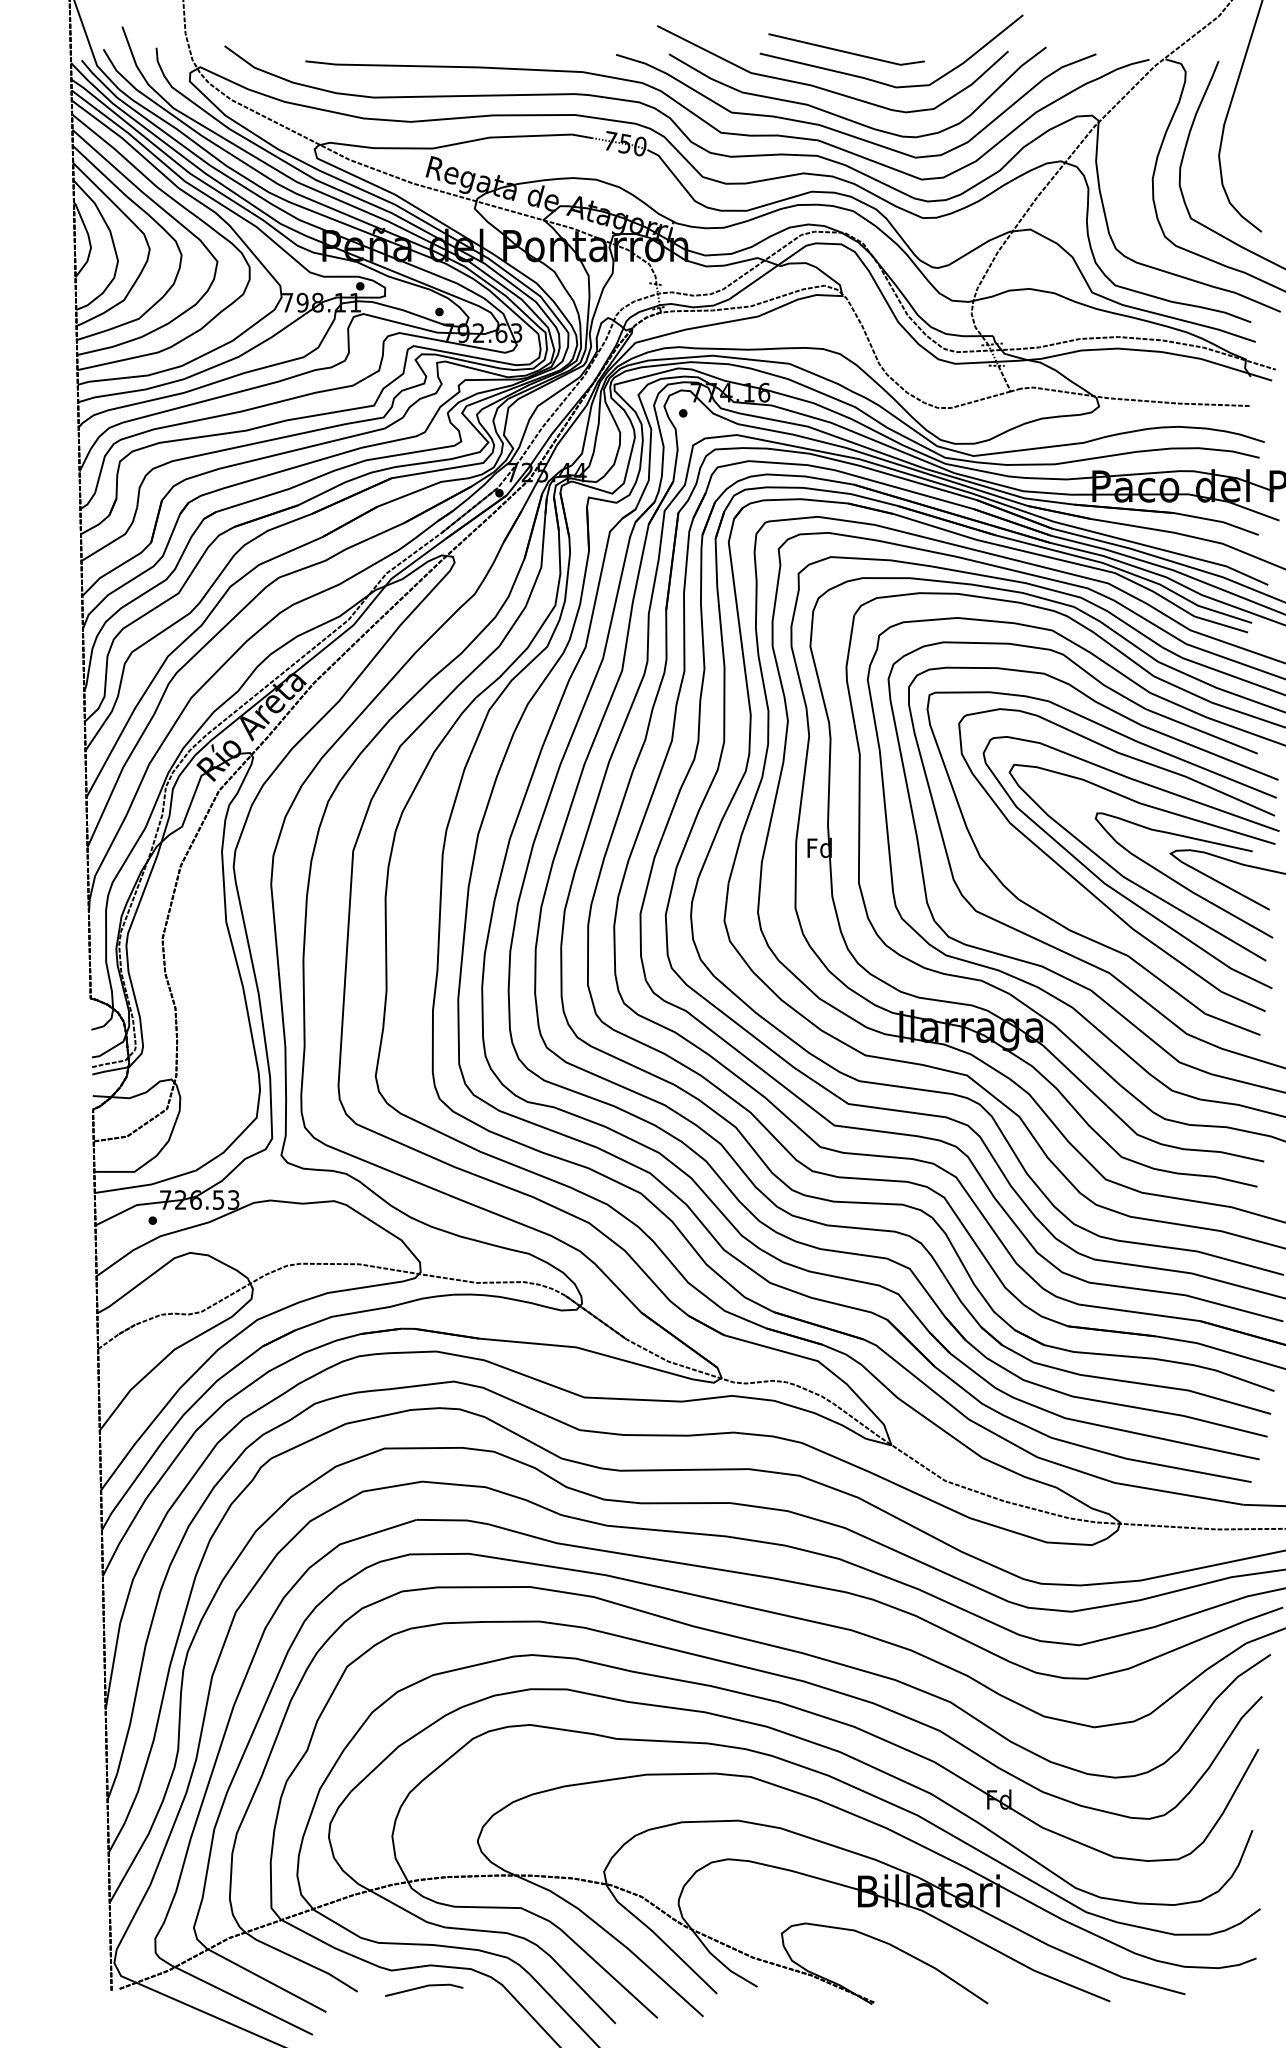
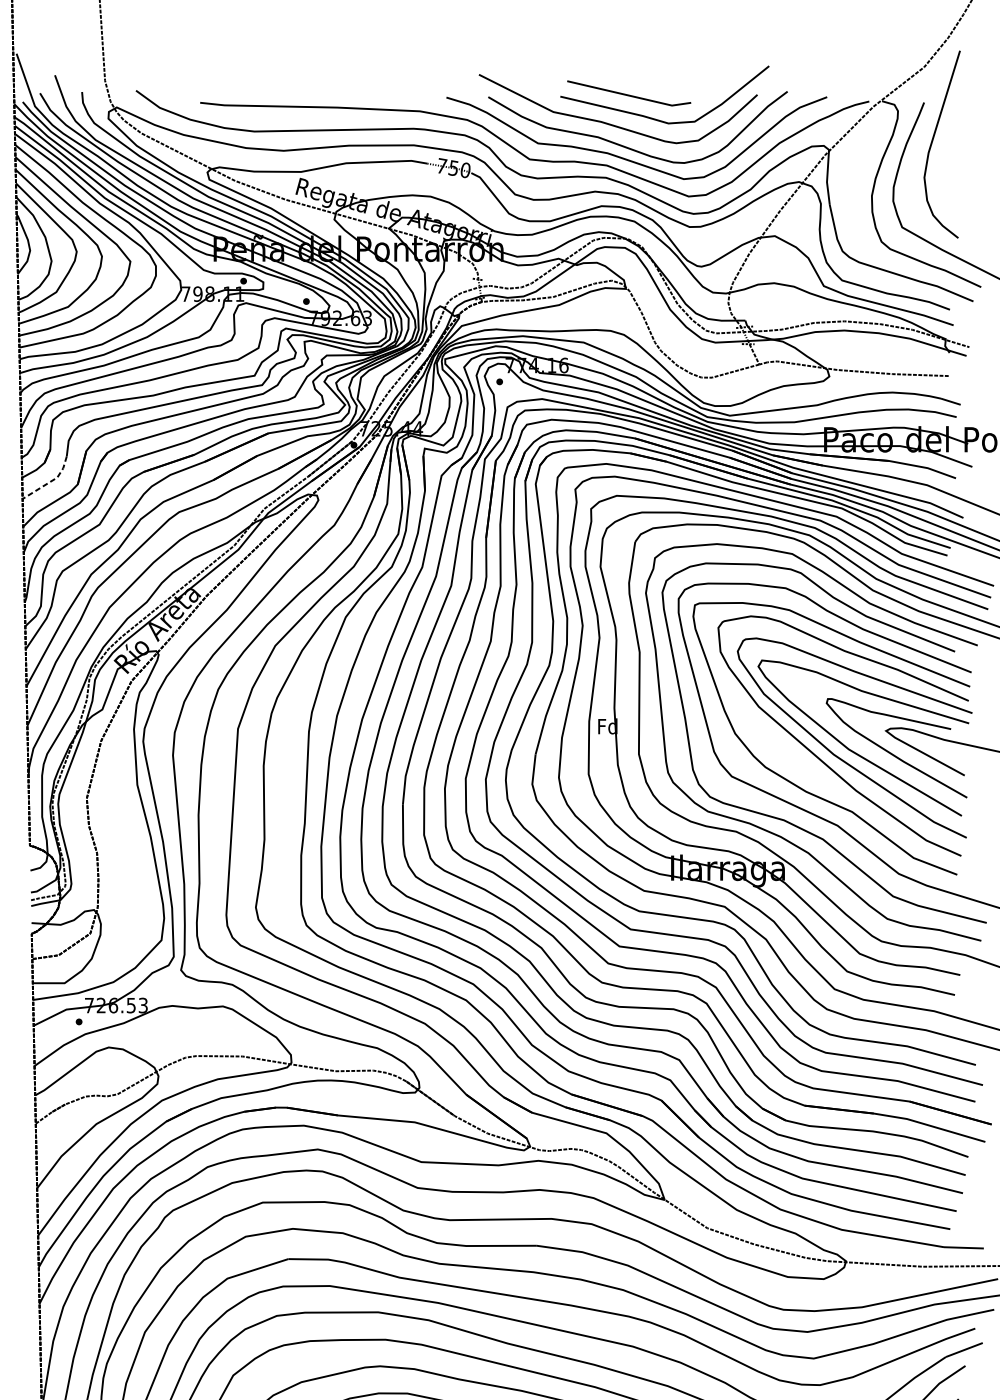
line: (116, 539) -> (50, 481), solid -> dashed

